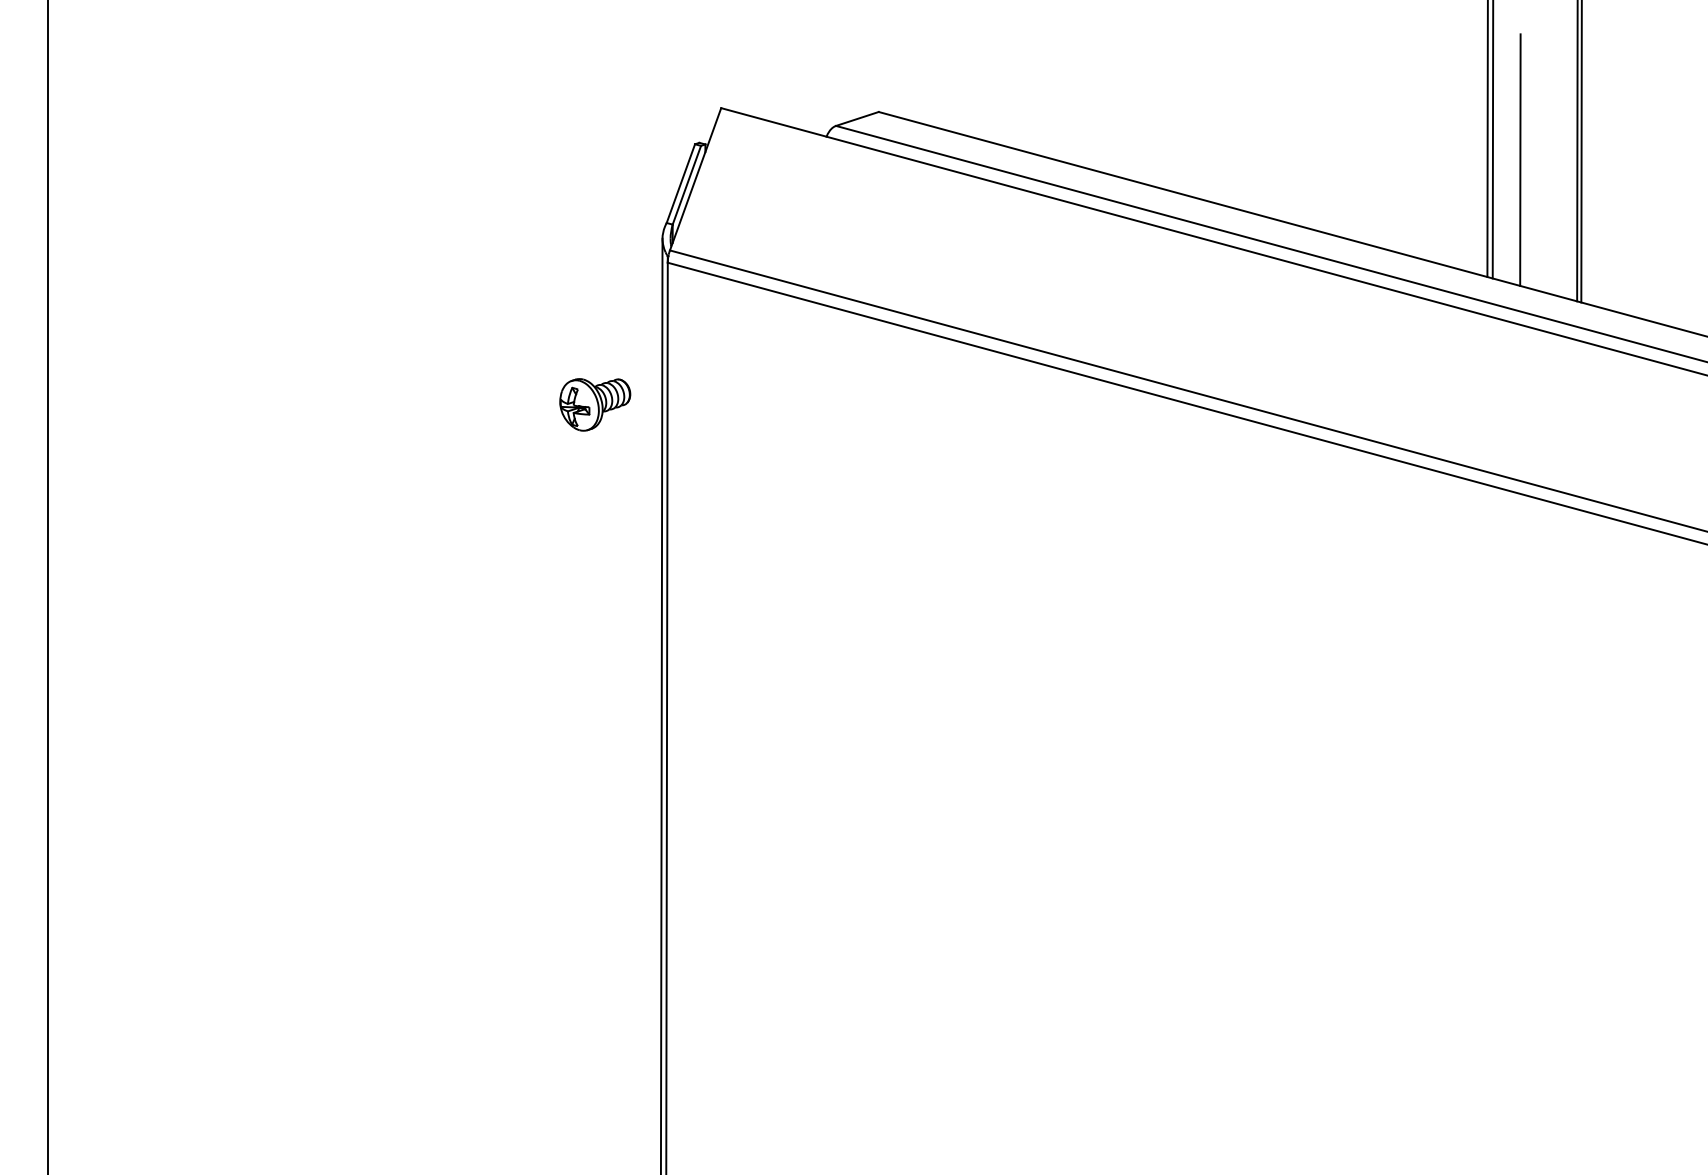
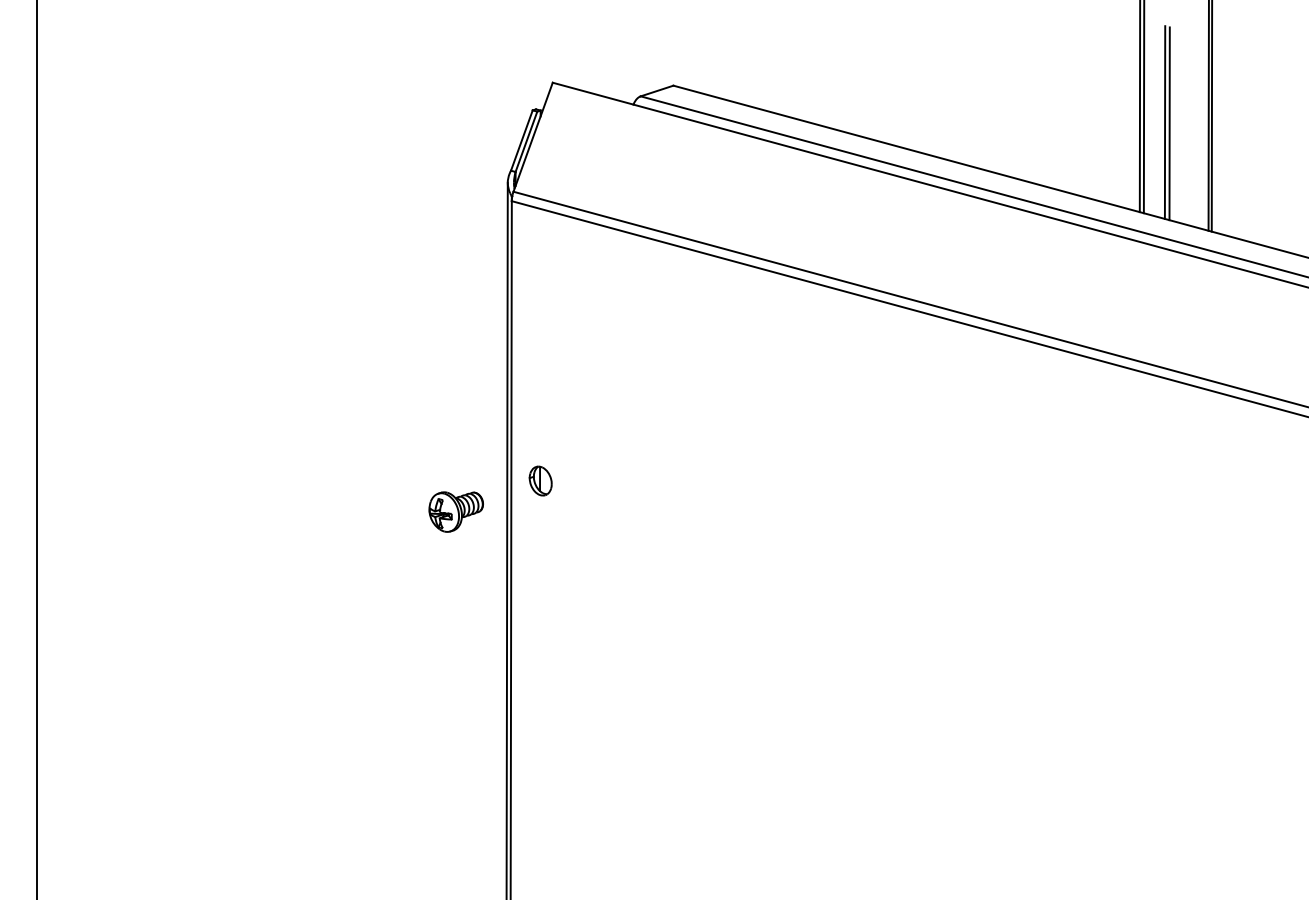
line: (1526, 161) -> (1169, 123), added
part: (594, 404) -> (455, 511), moved
part: (705, 627) -> (540, 480), added

